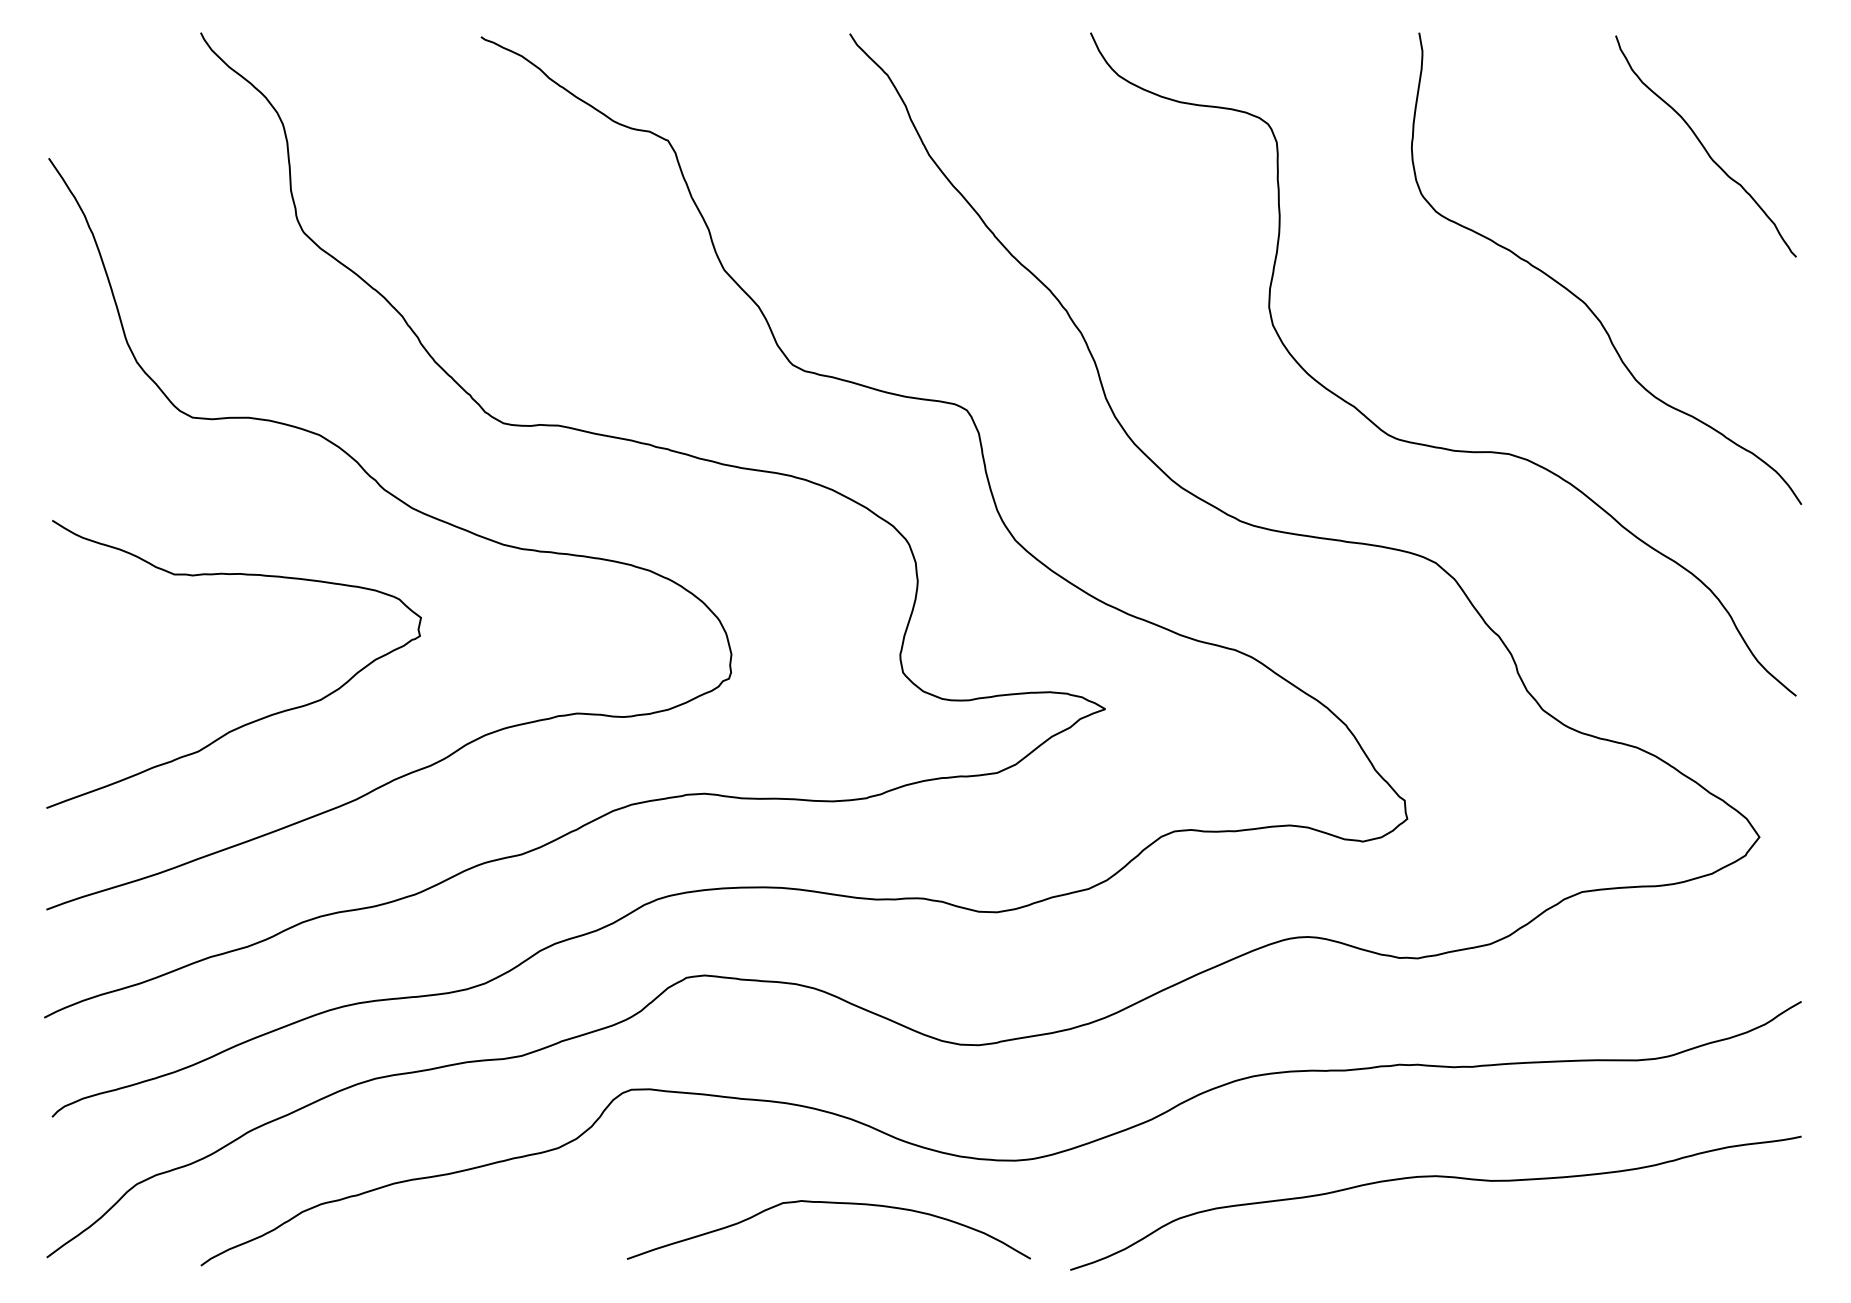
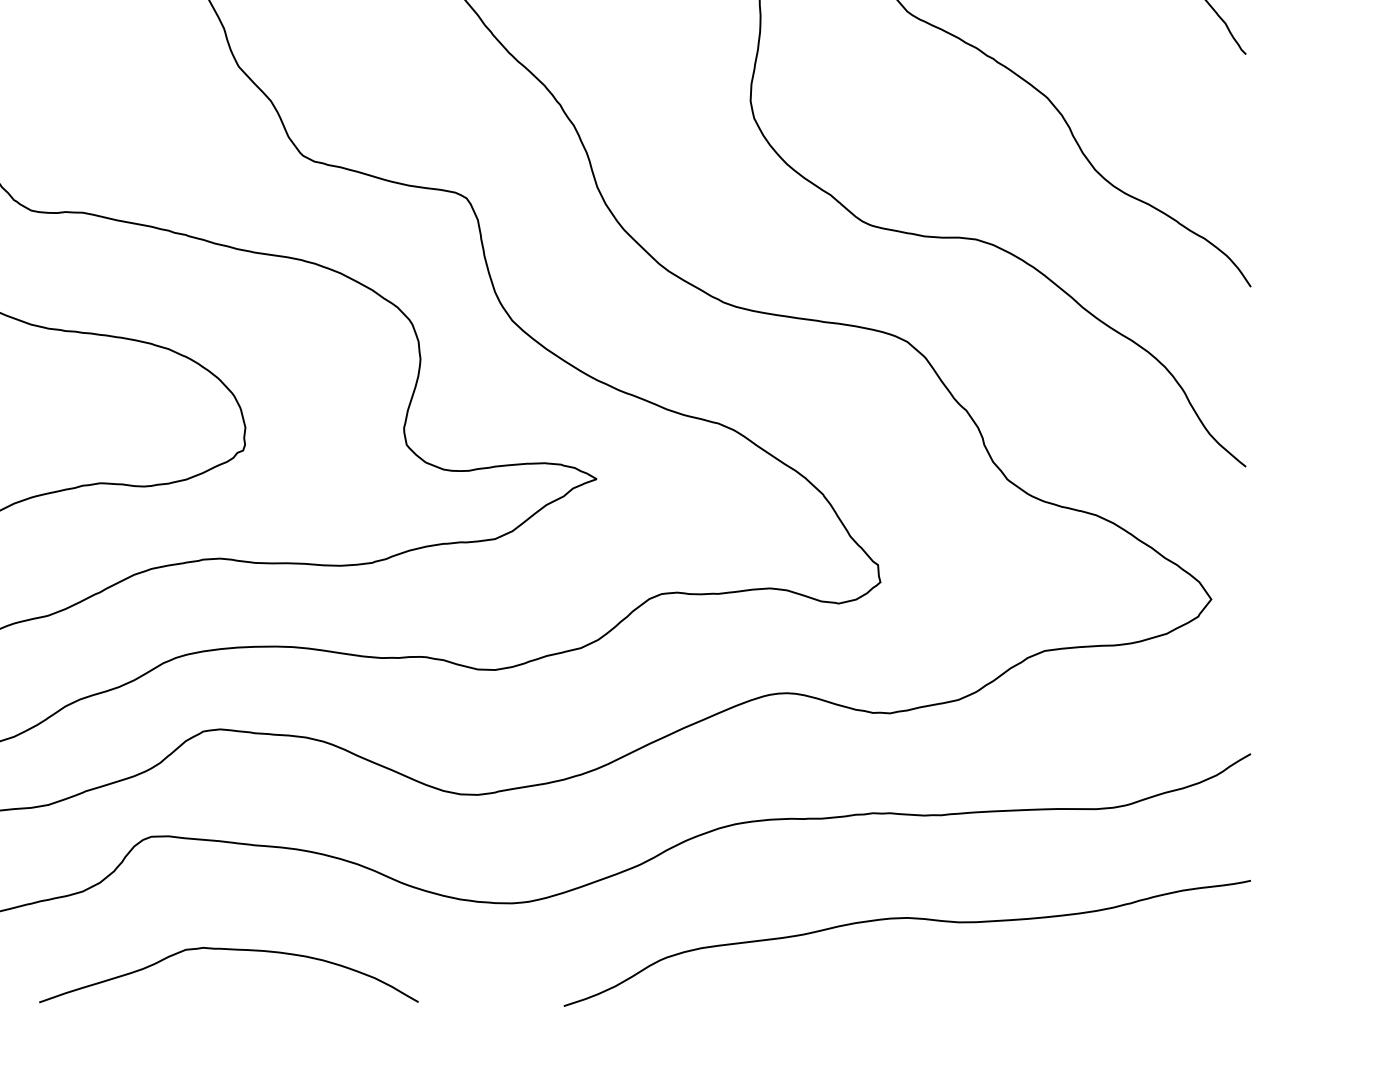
curve: (828, 1203) -> (228, 950), moved

